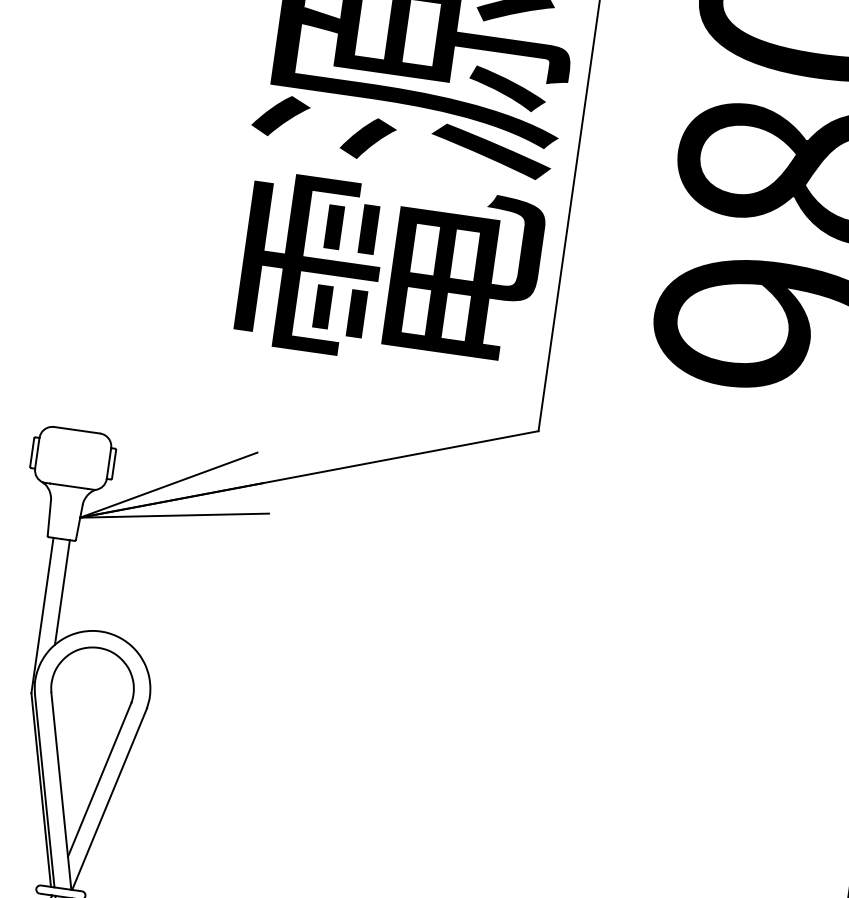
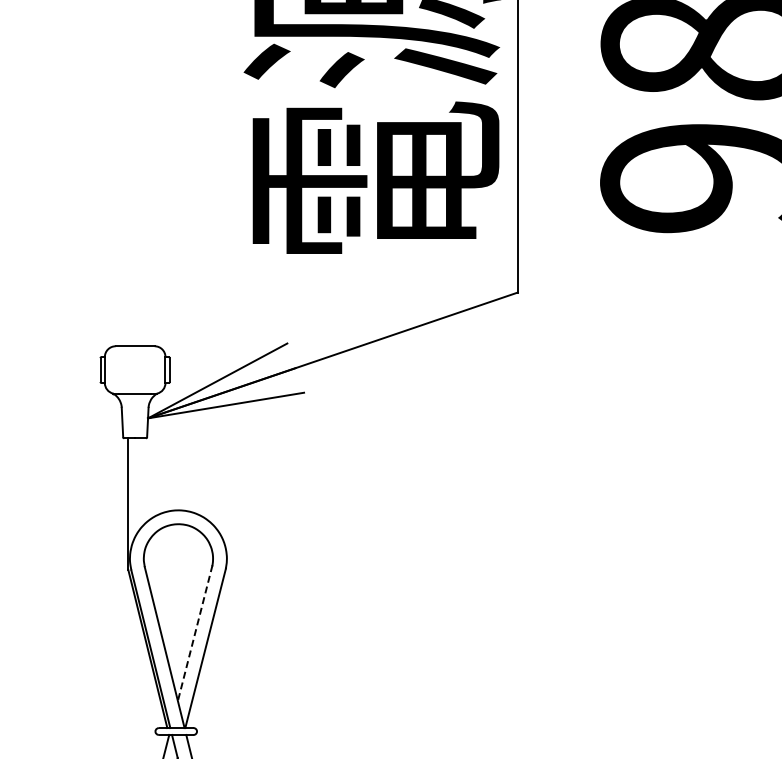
line: (62, 592) -> (142, 482), removed
line: (100, 779) -> (195, 633), solid -> dashed

